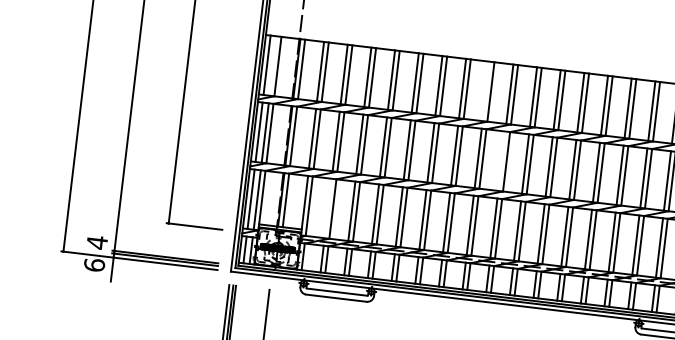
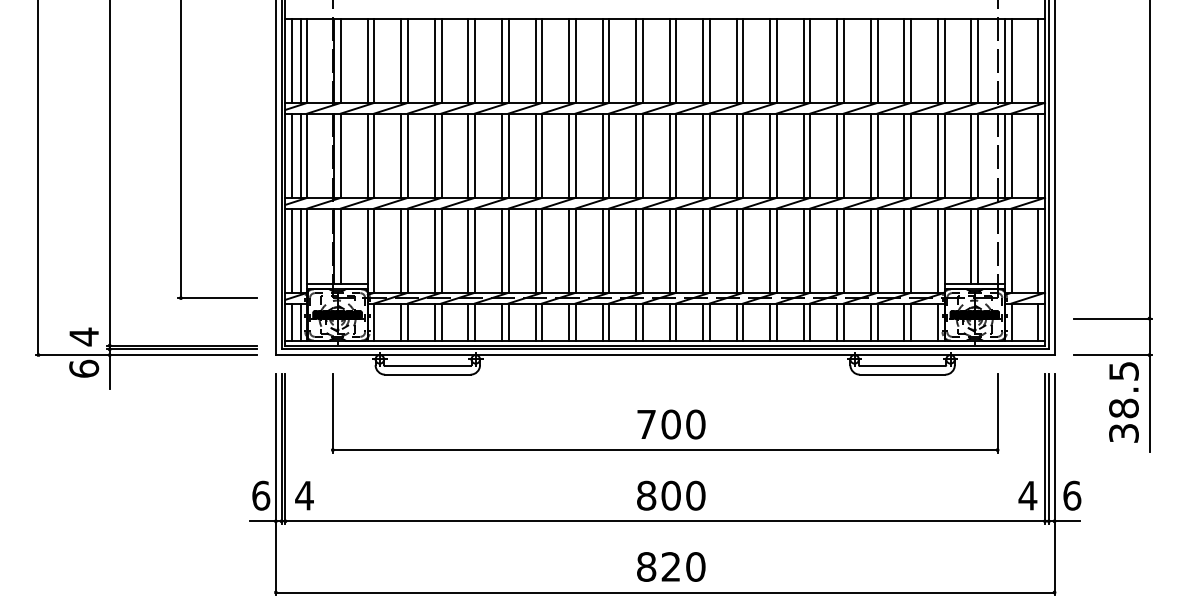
line: (273, 65) -> (300, 60), added
line: (486, 91) -> (602, 60), added
line: (502, 161) -> (636, 155), added
line: (328, 208) -> (401, 250), added

